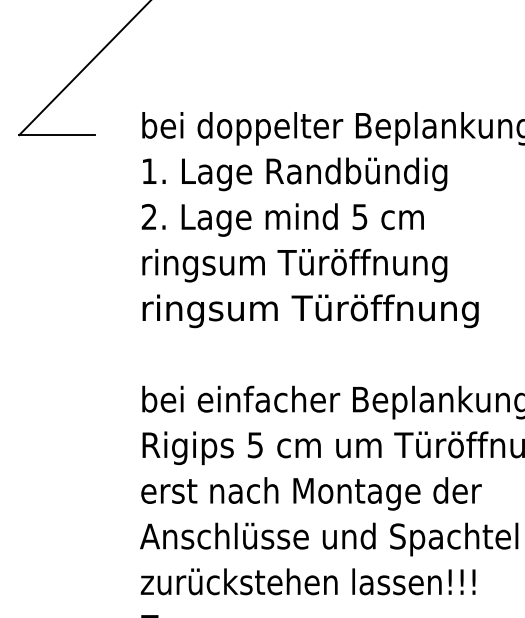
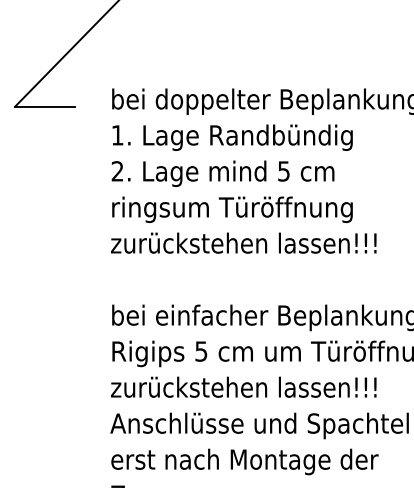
text: (310, 310) -> (244, 245), ringsum Türöffnung -> zurückstehen lassen!!!
text: (311, 493) -> (245, 389), erst nach Montage der -> zurückstehen lassen!!!
text: (310, 584) -> (244, 461), zurückstehen lassen!!! -> erst nach Montage der

